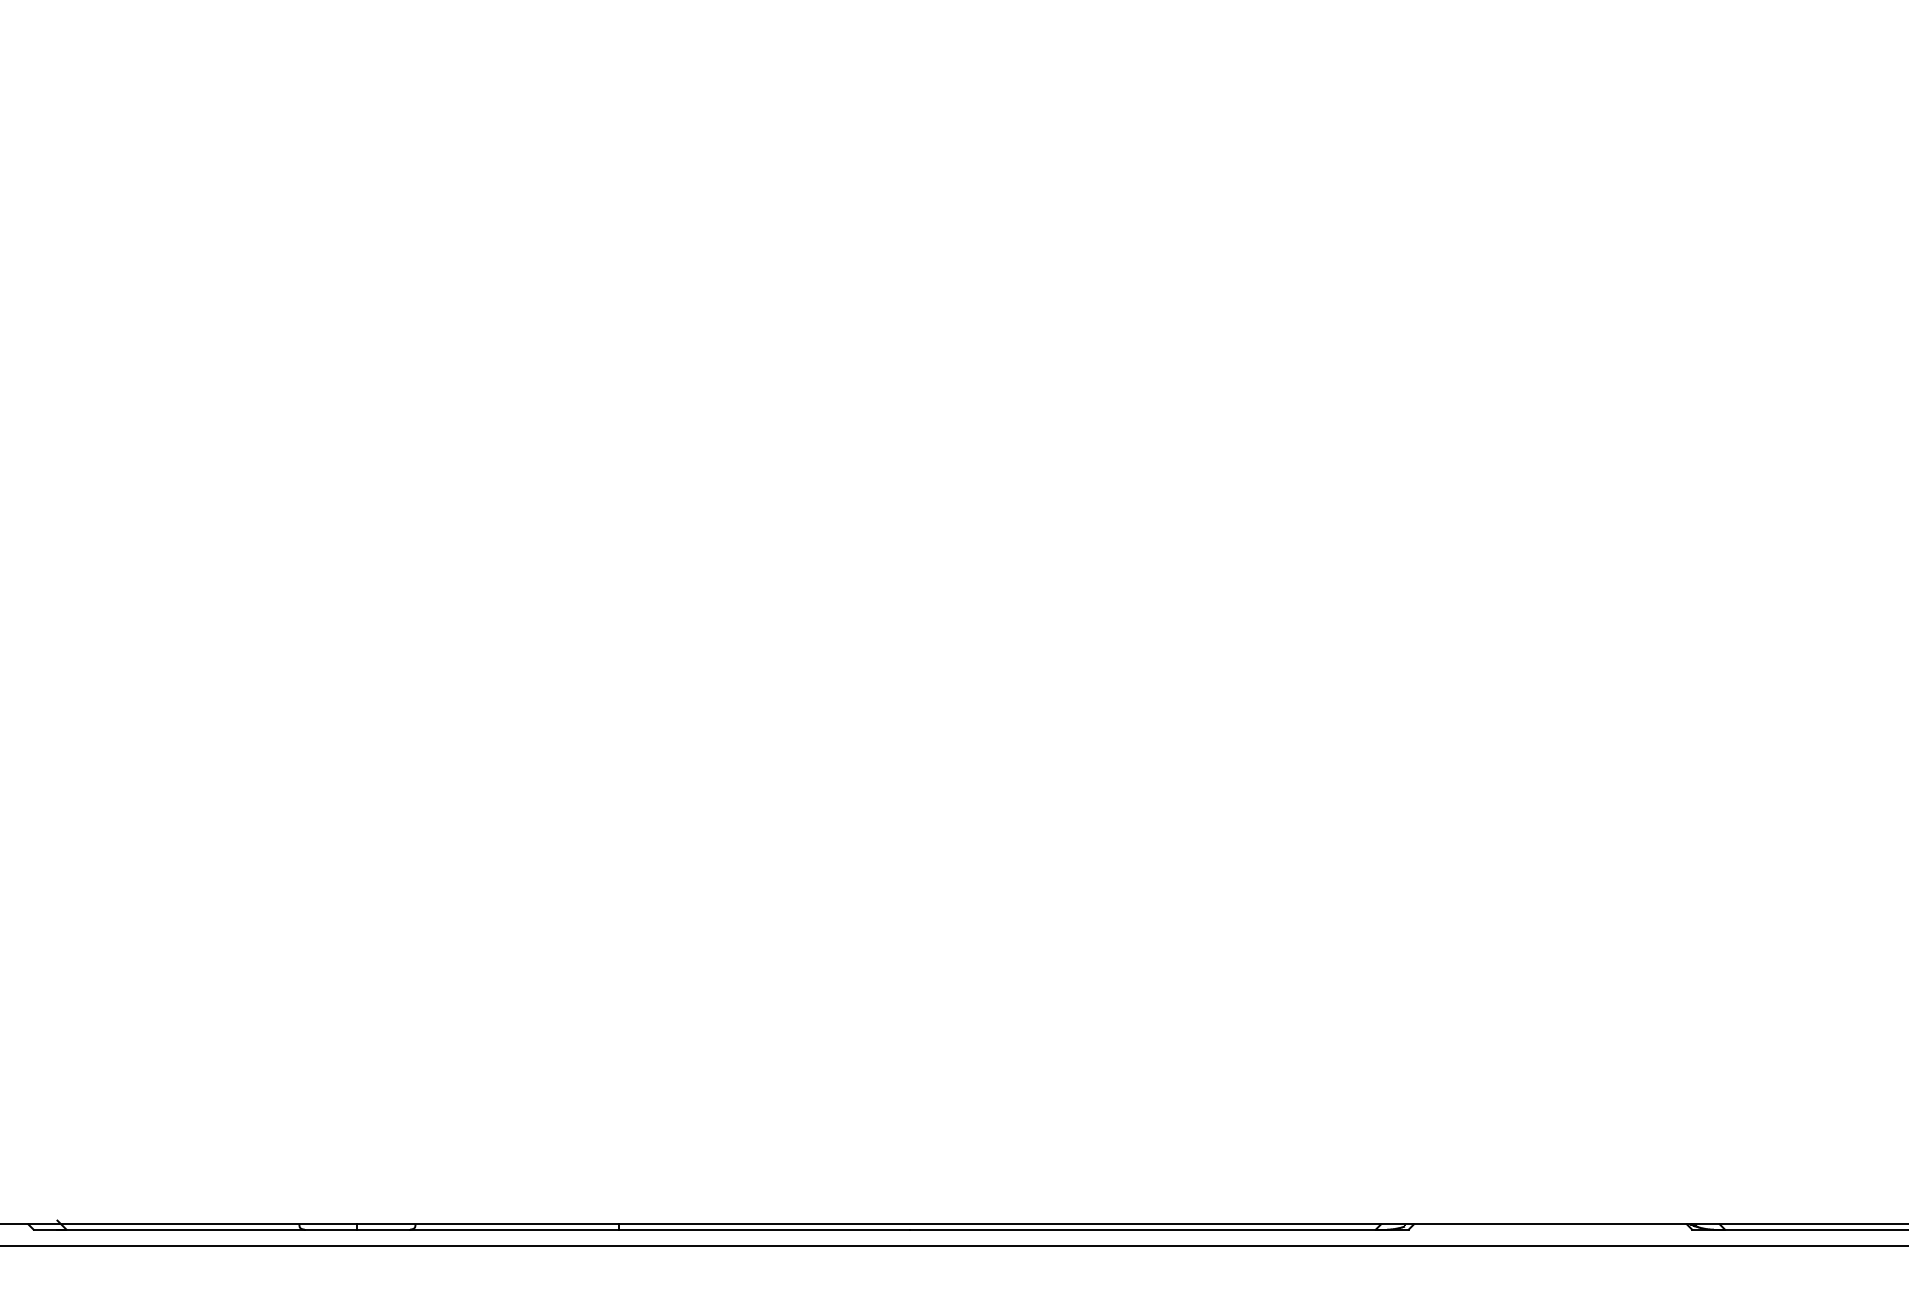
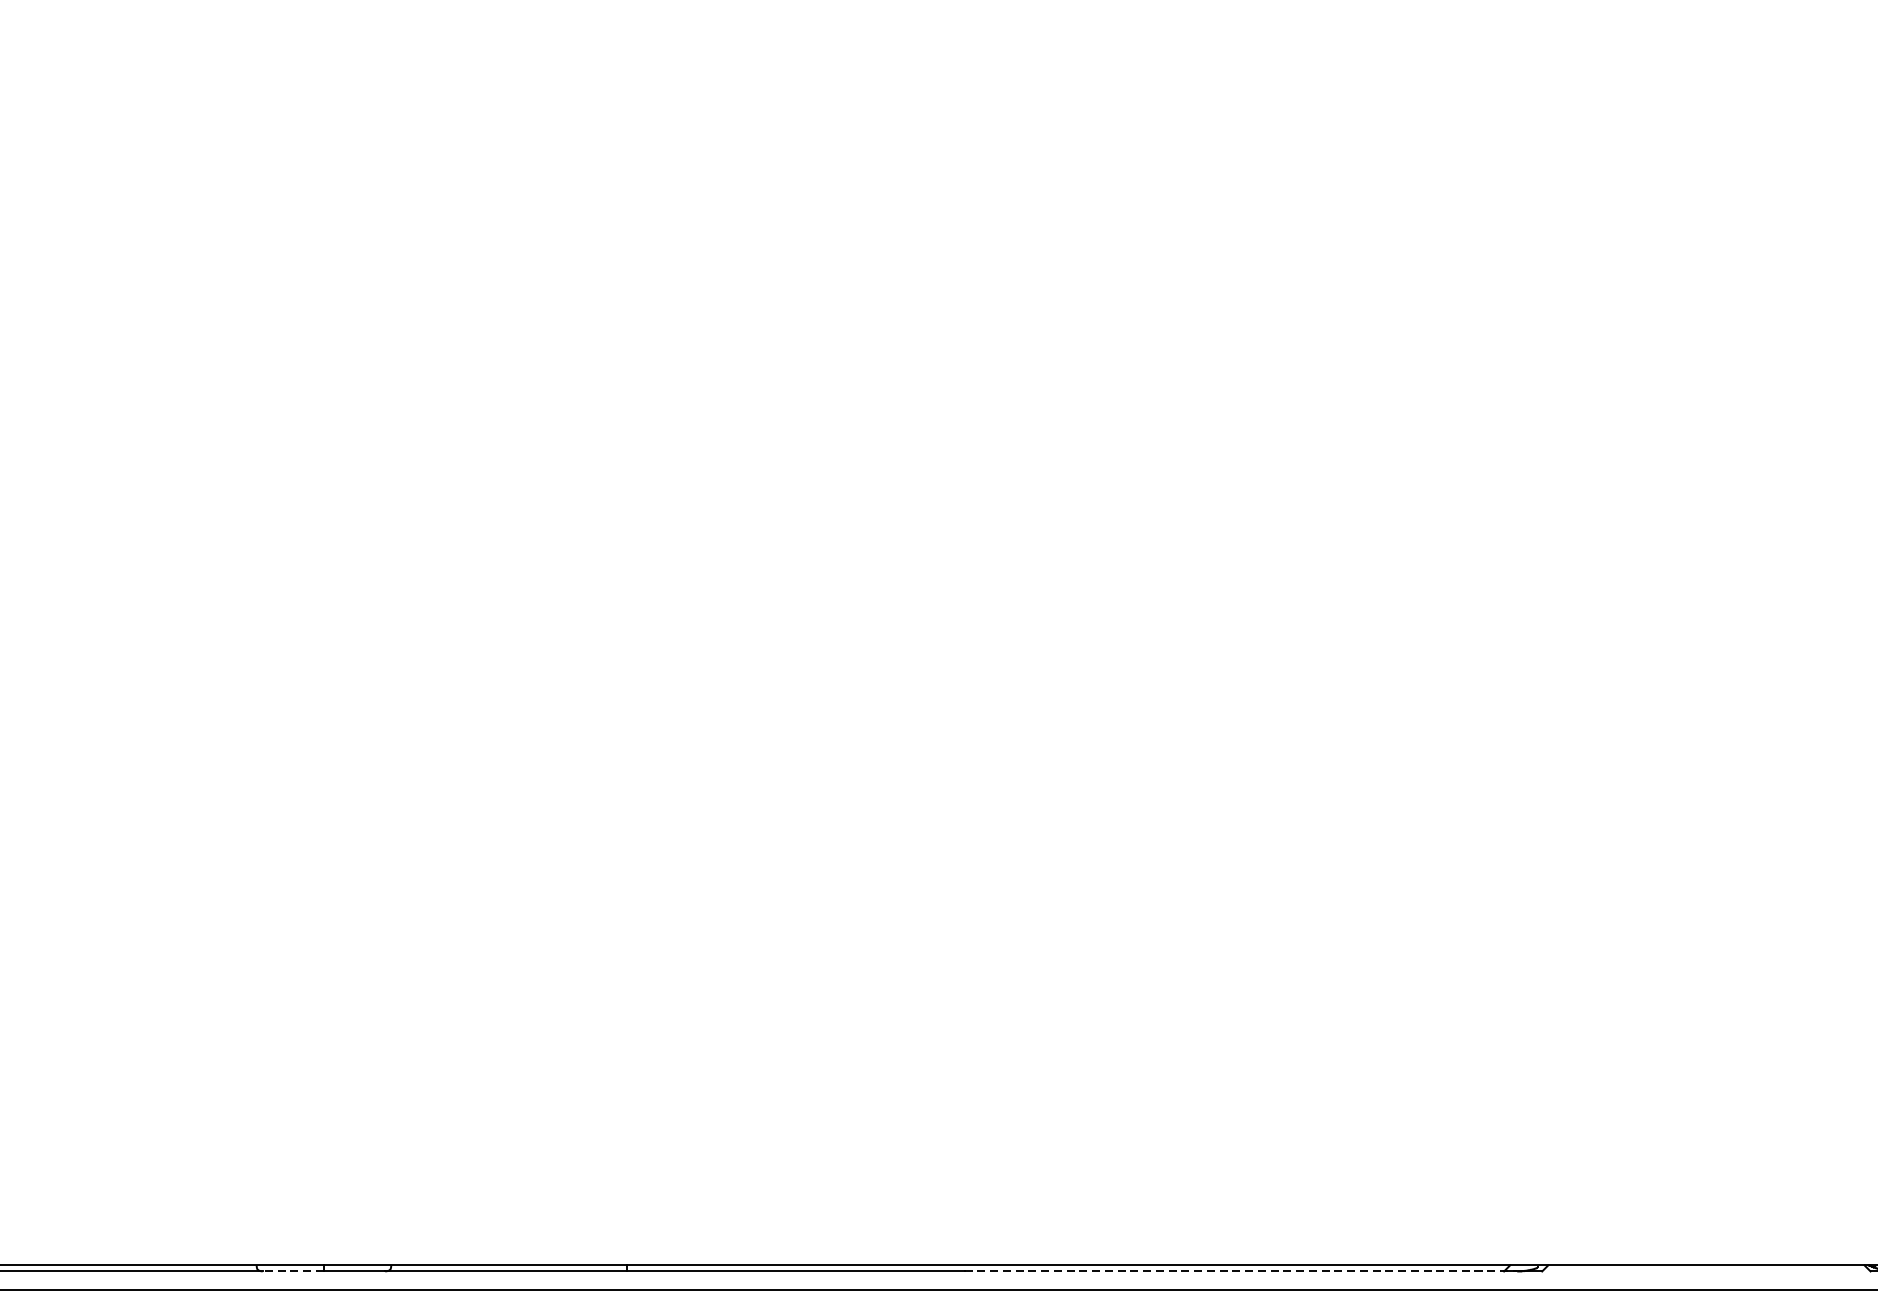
line: (330, 1229) -> (292, 1271), solid -> dashed
line: (1149, 1229) -> (1241, 1271), solid -> dashed

